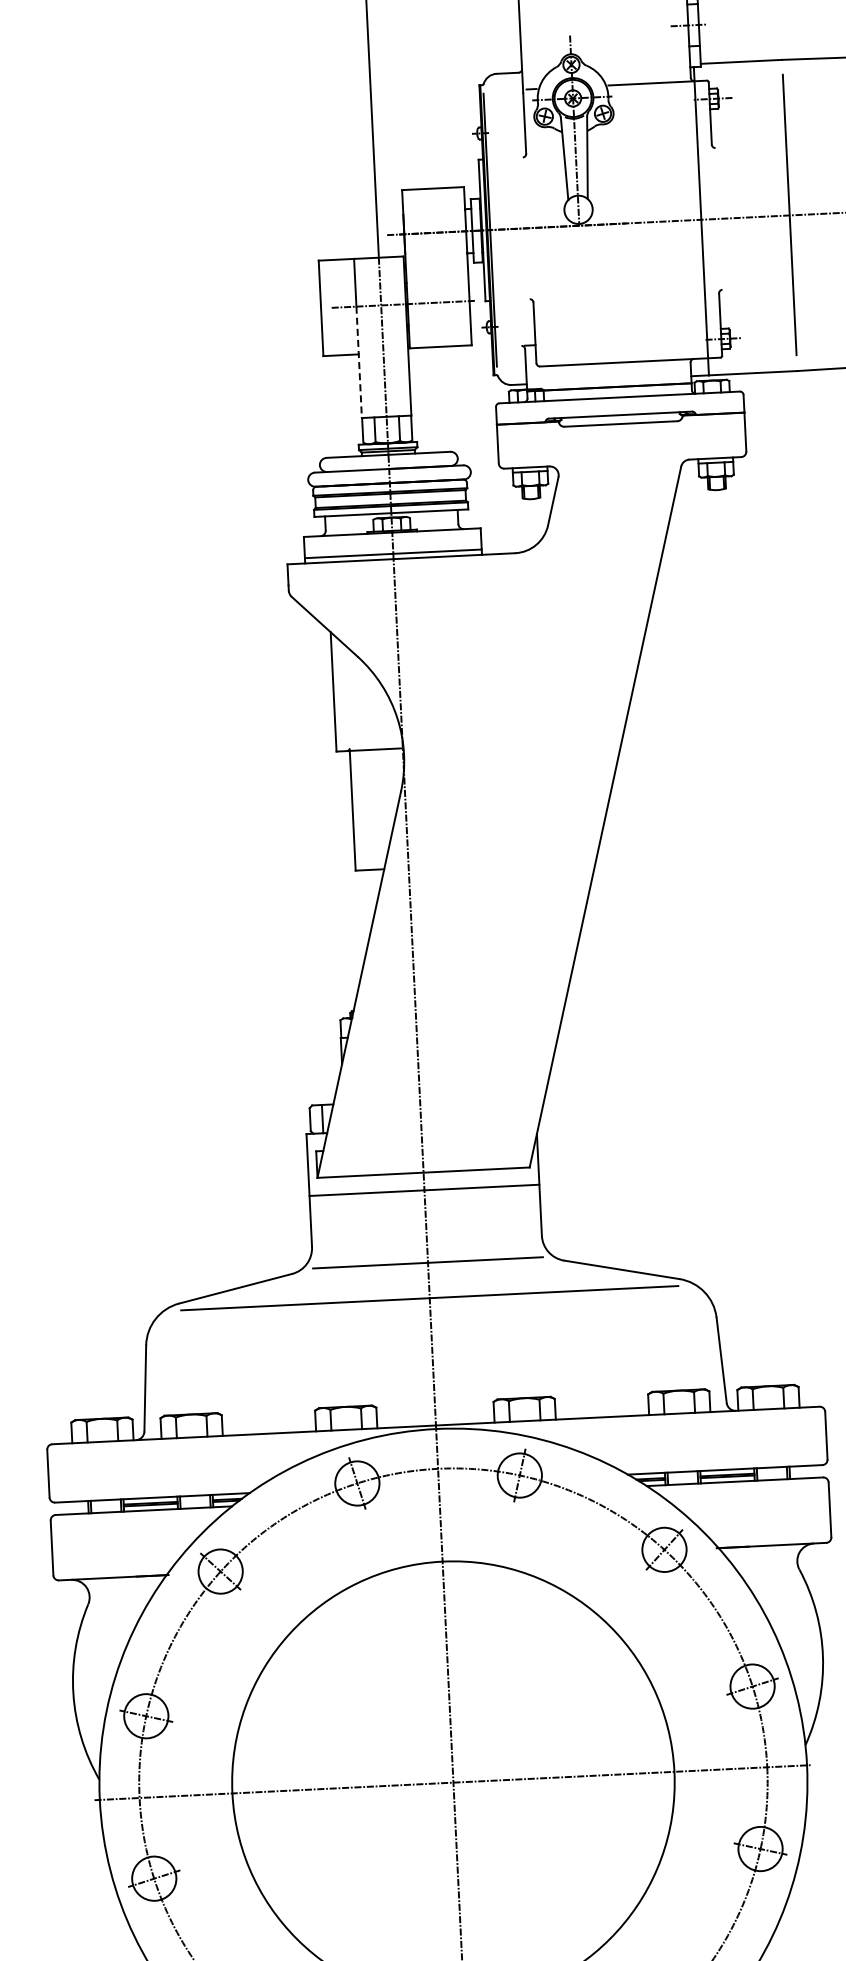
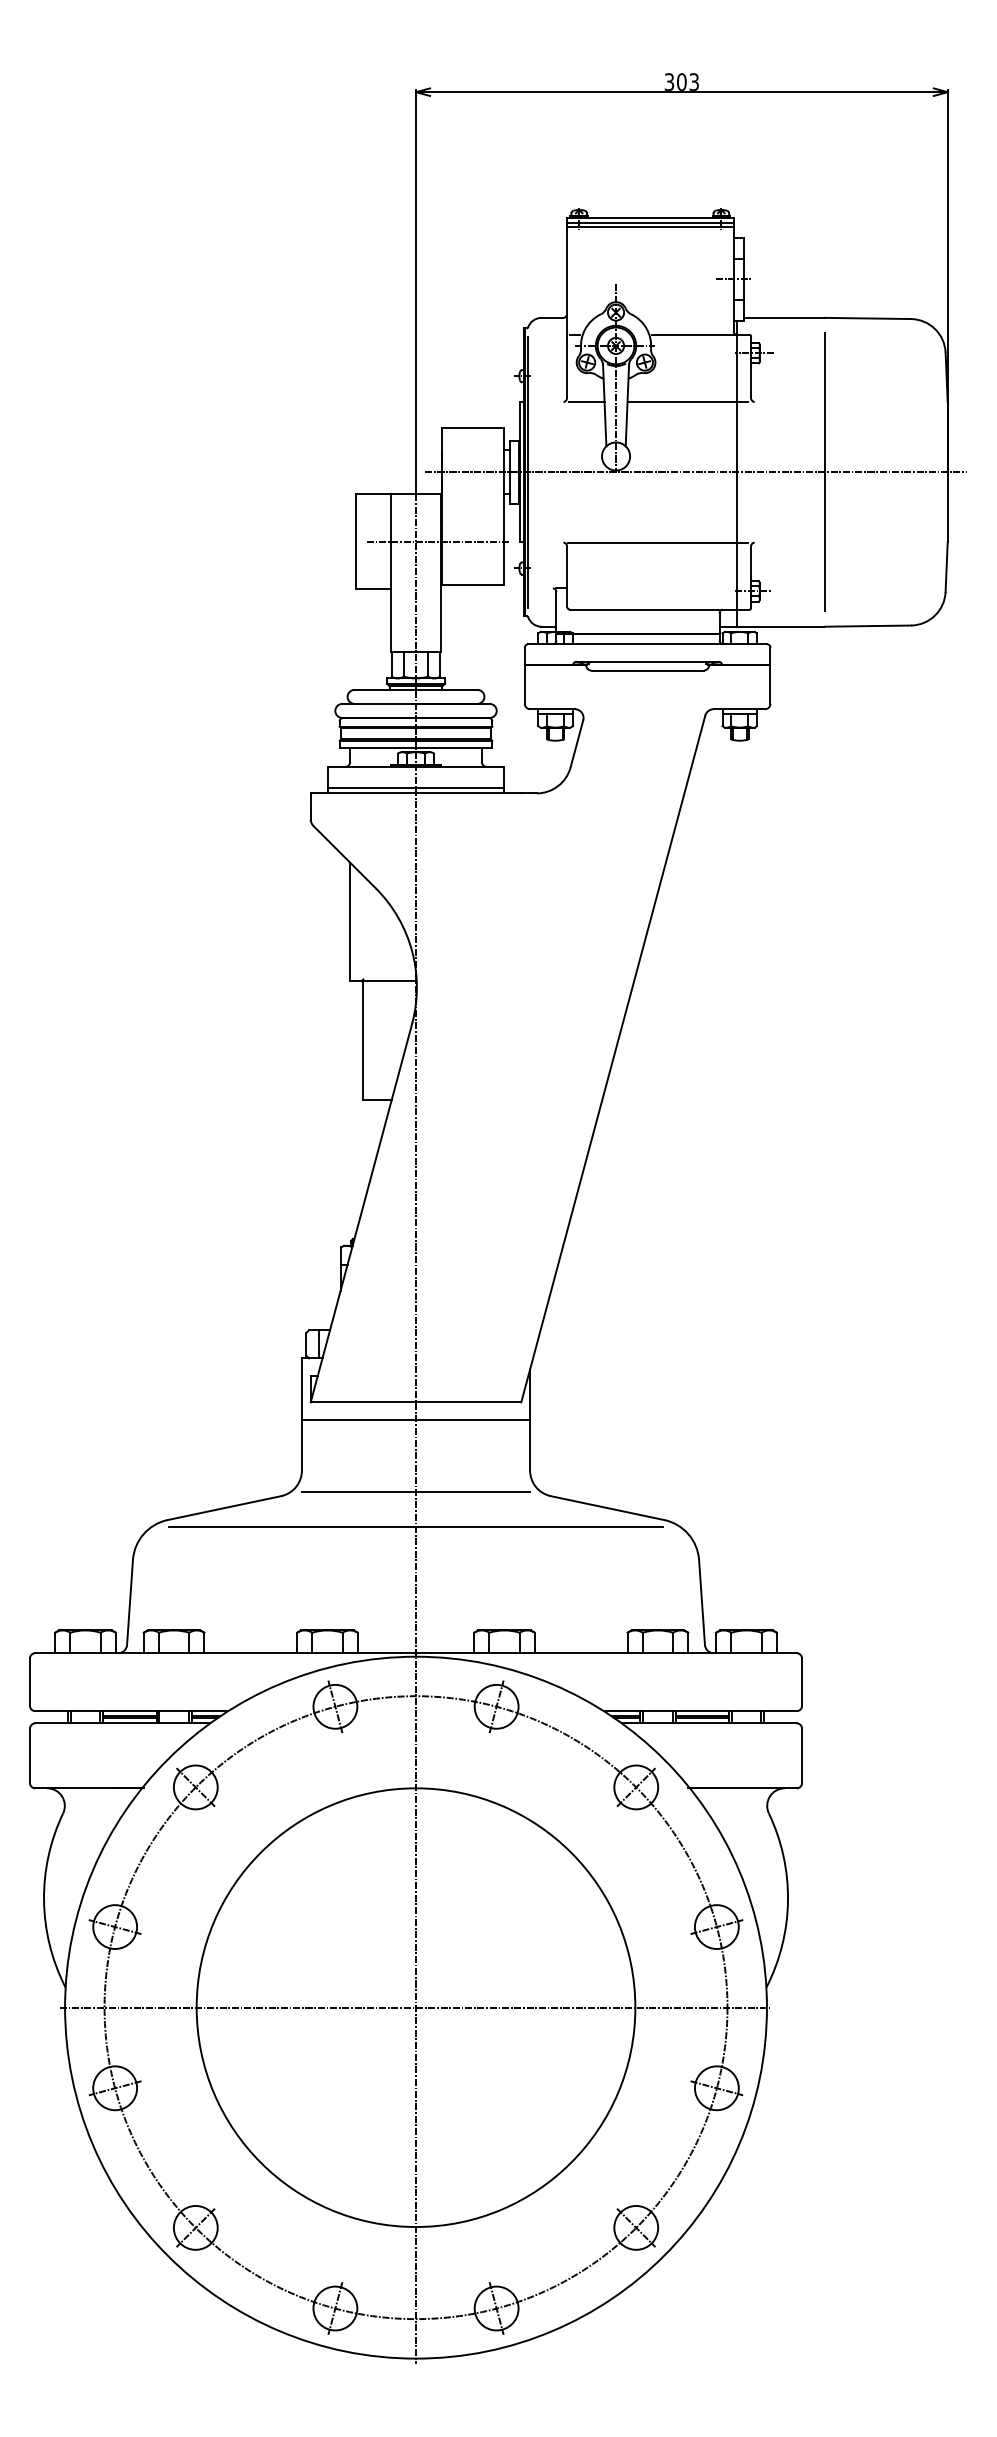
line: (647, 150) -> (687, 401), added
line: (546, 155) -> (586, 401), added
line: (625, 294) -> (658, 542), added
line: (359, 362) -> (391, 597), dashed -> solid

